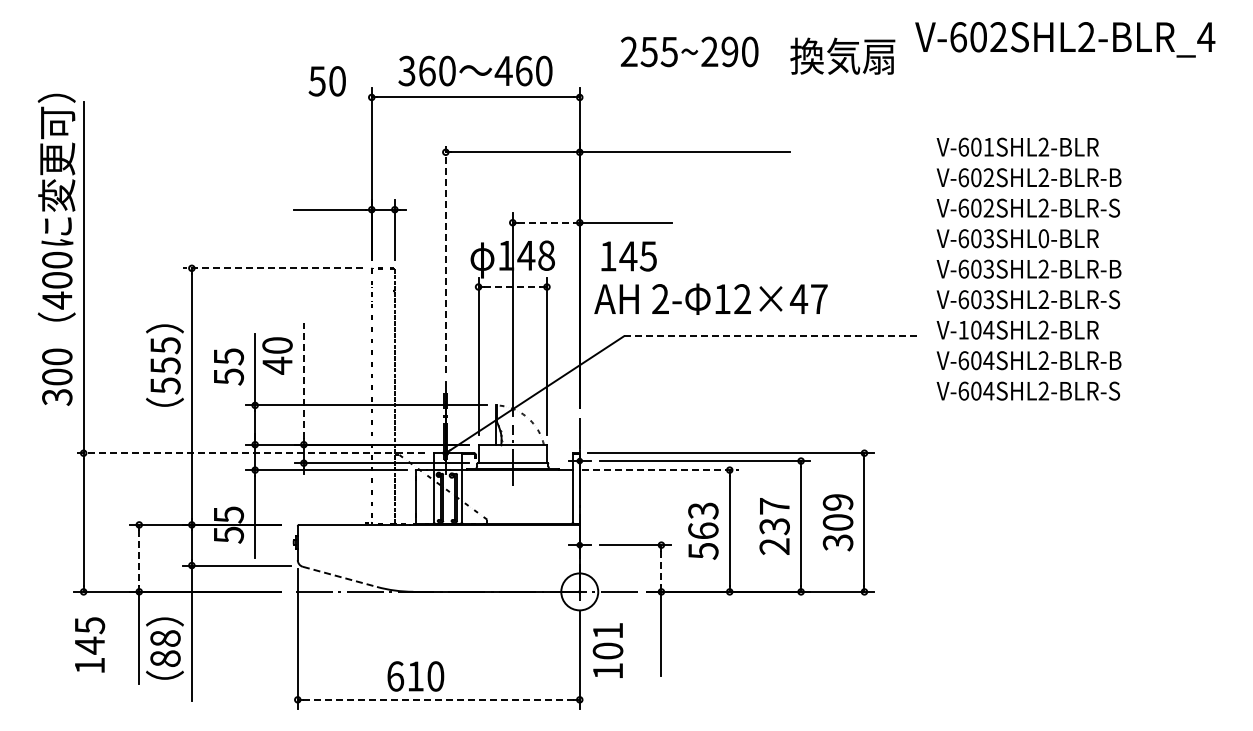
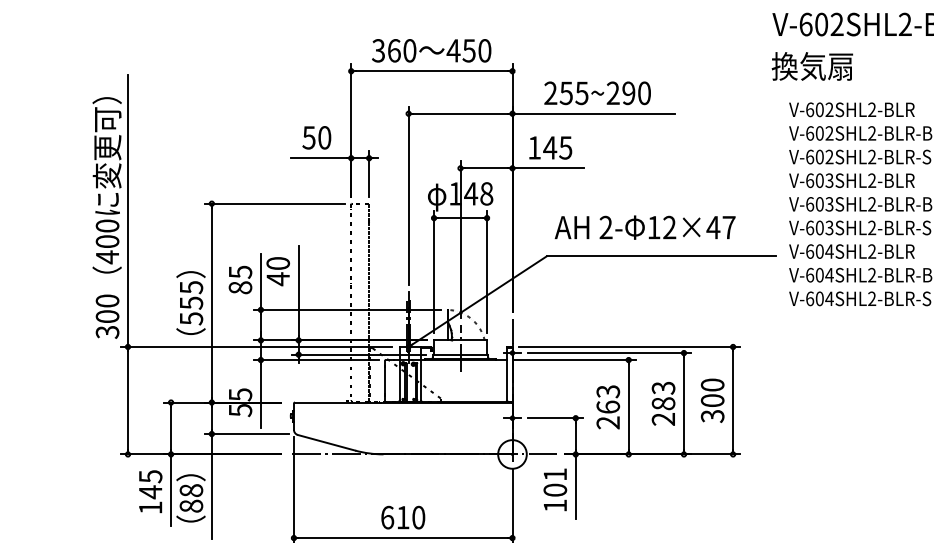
text: (689, 51) -> (597, 92), moved
text: (842, 55) -> (812, 65), moved
text: (523, 70) -> (468, 50), 460 -> 450
text: (326, 81) -> (316, 137), moved
text: (988, 146) -> (829, 109), V-601SHL2-BLR -> V-602SHL2-BLR
line: (546, 222) -> (486, 168), dashed -> solid
text: (1043, 238) -> (871, 180), V-603SHL0-BLR -> V-603SHL2-BLR
text: (56, 249) -> (106, 217), moved
text: (628, 256) -> (550, 148), moved
line: (445, 257) -> (408, 195), dashed -> solid
line: (272, 268) -> (274, 203), dashed -> solid
line: (512, 287) -> (460, 218), dashed -> solid
text: (710, 298) -> (644, 227), moved
text: (963, 329) -> (809, 251), V-104SHL2-BLR -> V-604SHL2-BLR
line: (772, 336) -> (661, 256), dashed -> solid
text: (164, 365) -> (190, 303), moved
text: (228, 376) -> (240, 287), 55 -> 85
line: (303, 380) -> (298, 290), dashed -> solid
line: (249, 453) -> (256, 347), dashed -> solid
line: (661, 470) -> (575, 360), dashed -> solid
text: (837, 502) -> (712, 385), 309 -> 300
text: (774, 516) -> (663, 396), 237 -> 283
text: (703, 550) -> (608, 422), 563 -> 263
line: (139, 558) -> (171, 428), dashed -> solid
line: (661, 568) -> (575, 436), dashed -> solid
line: (340, 577) -> (327, 443), dashed -> solid
text: (90, 644) -> (151, 491), moved
text: (607, 650) -> (554, 489), moved
text: (415, 676) -> (403, 517), moved
line: (439, 699) -> (403, 537), dashed -> solid

